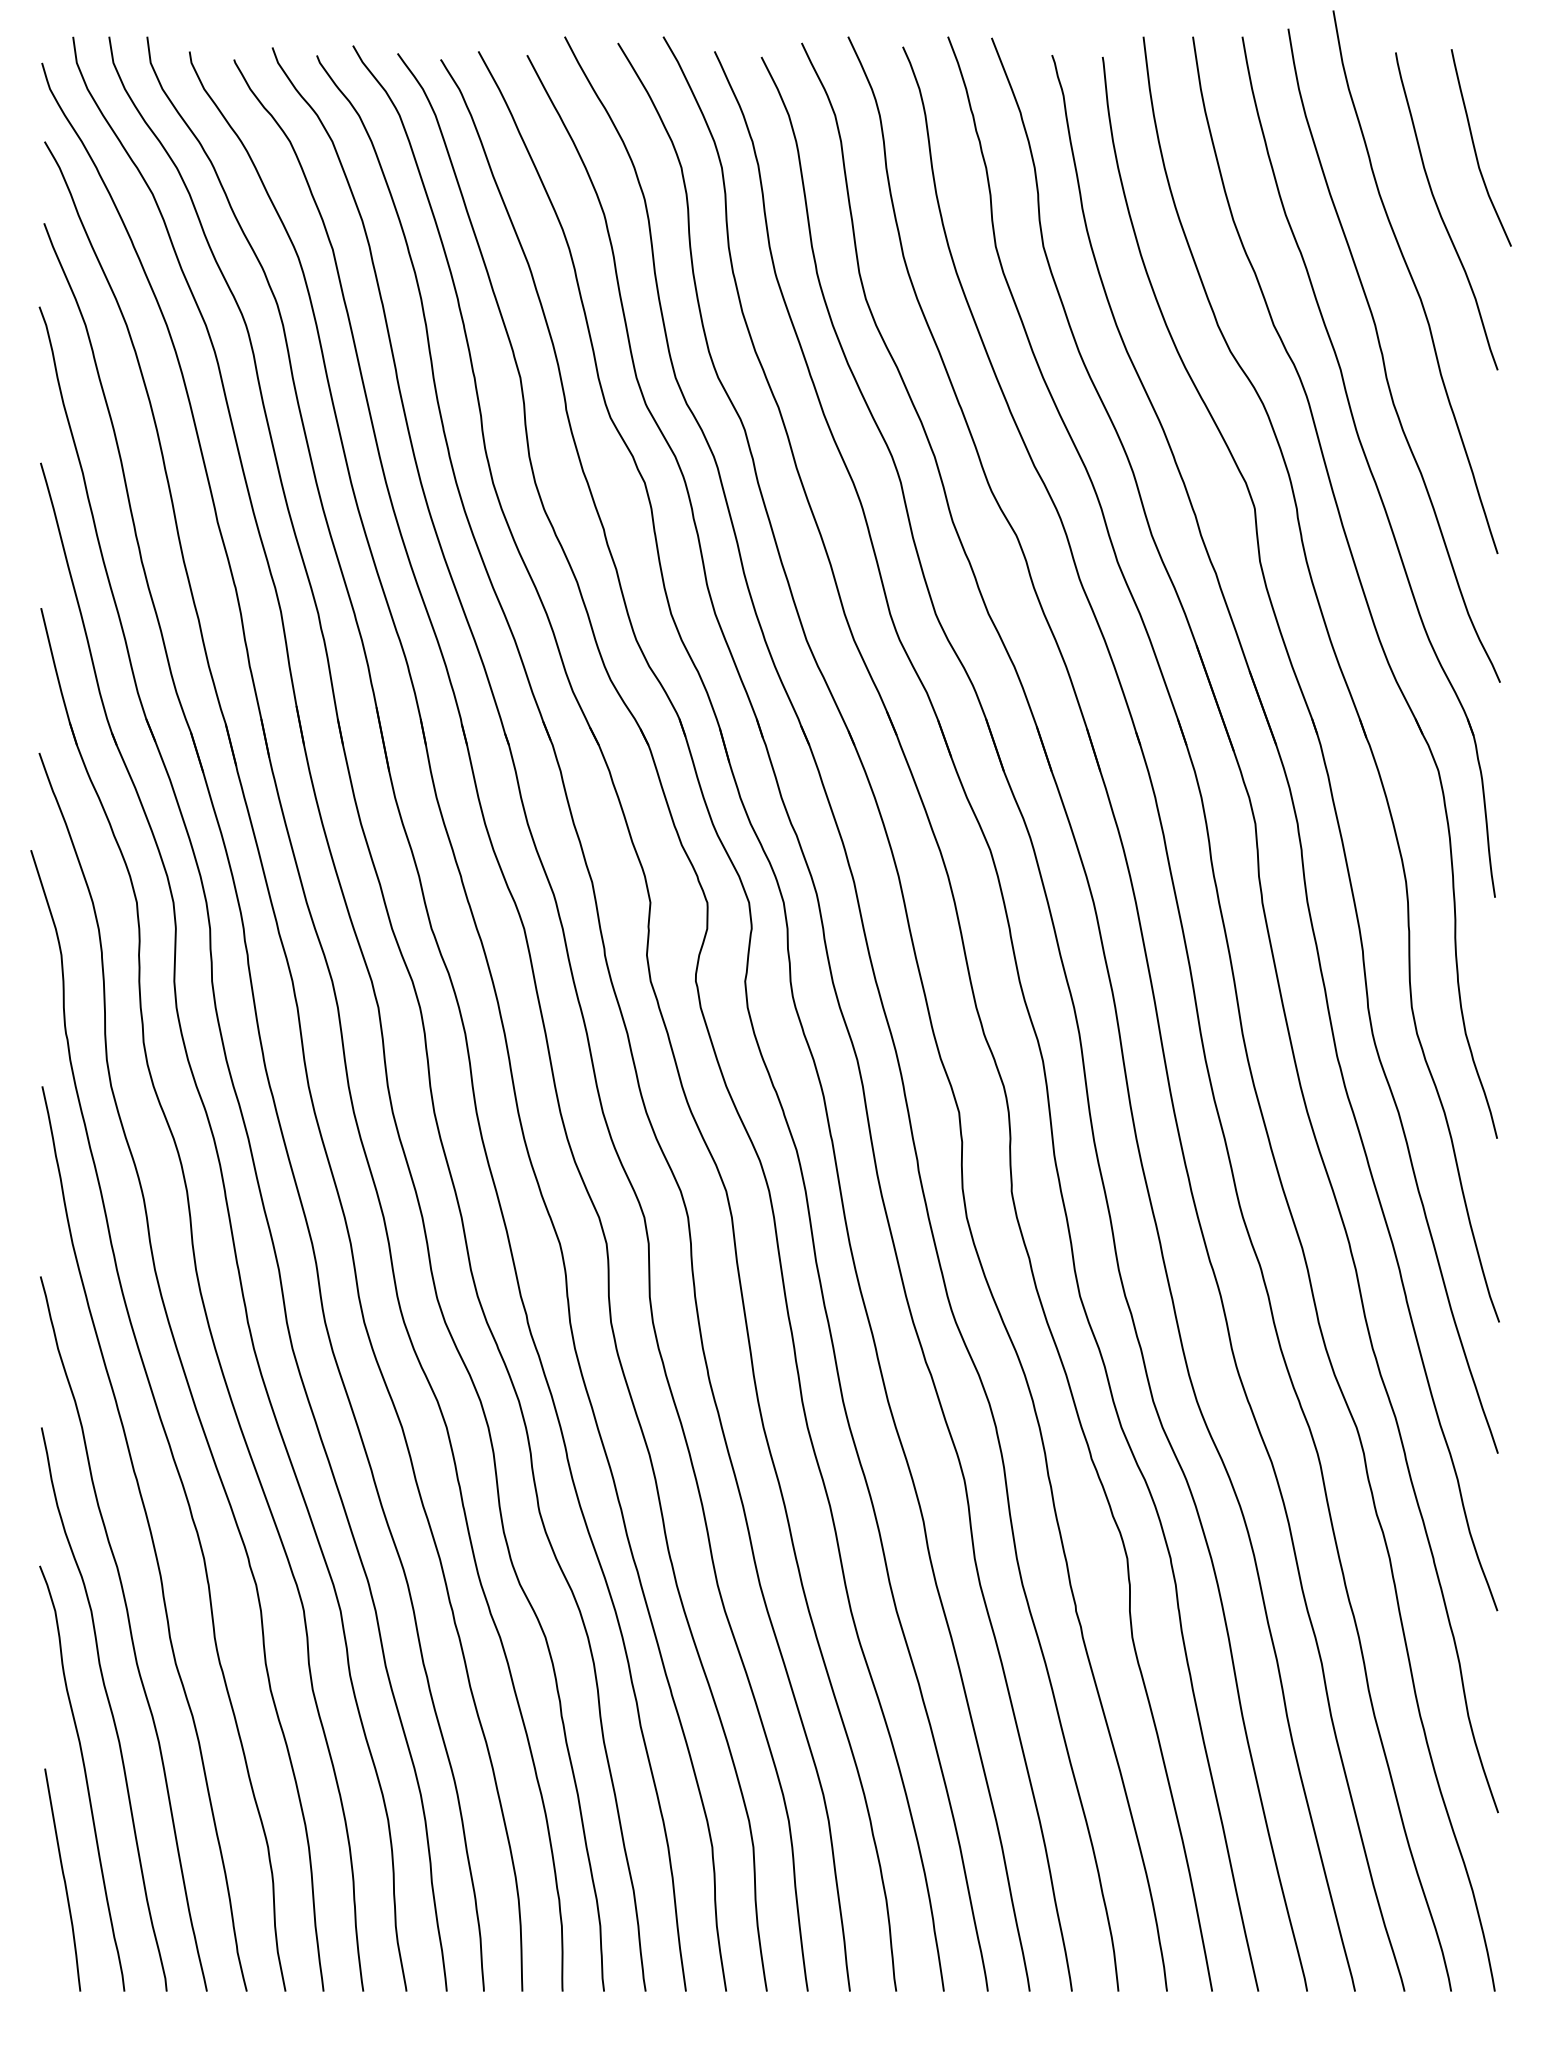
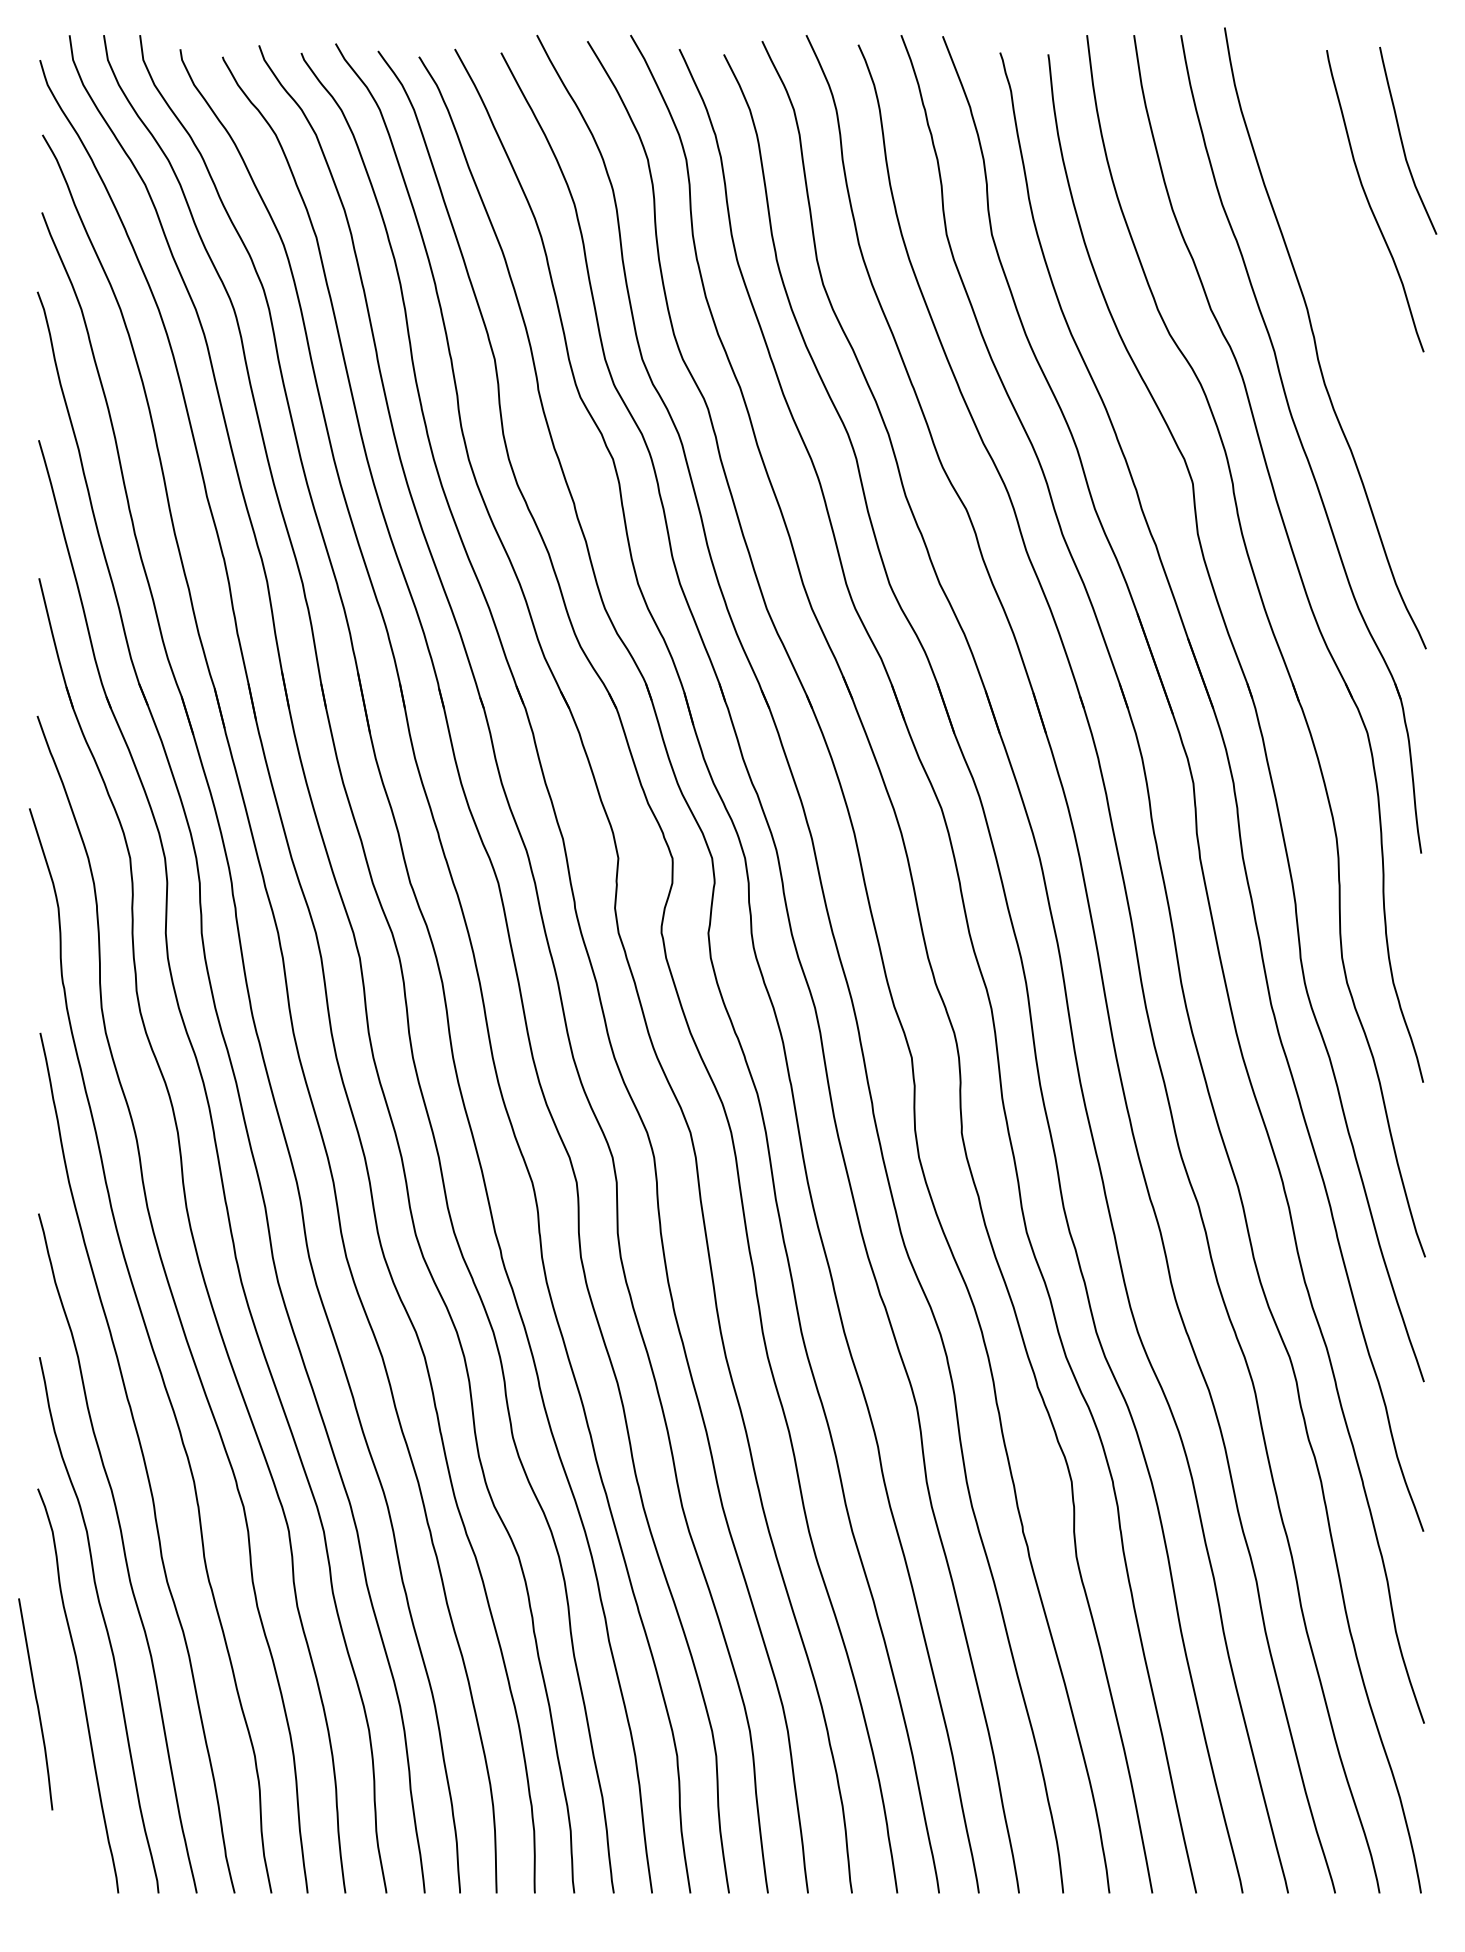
curve: (1414, 282) -> (1344, 268), removed
curve: (63, 1880) -> (36, 1704), moved

